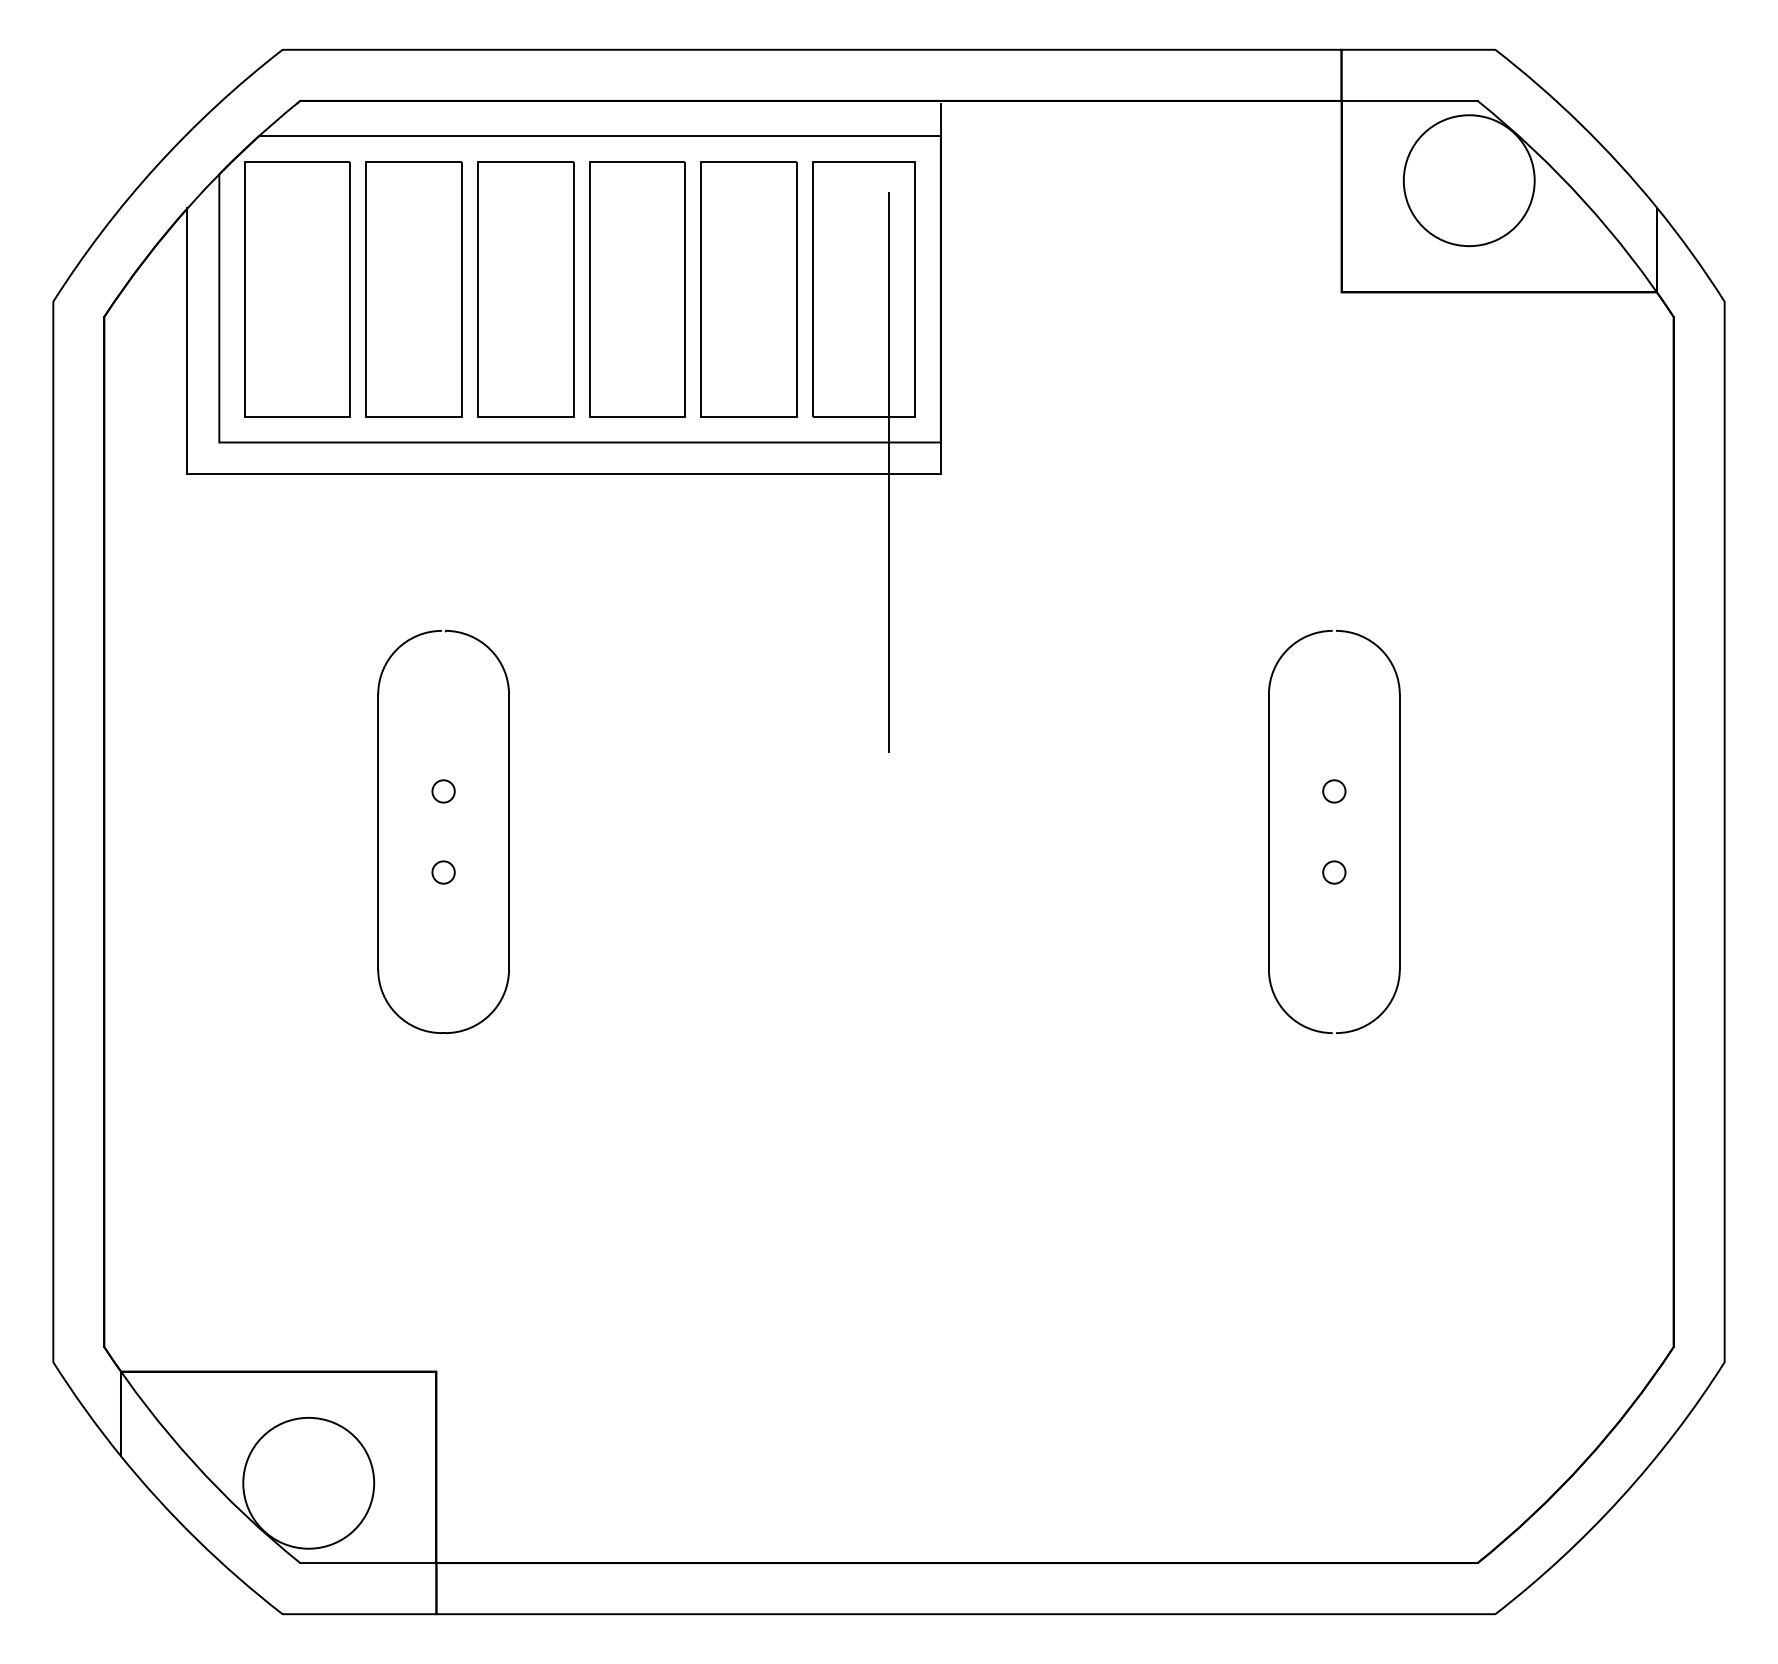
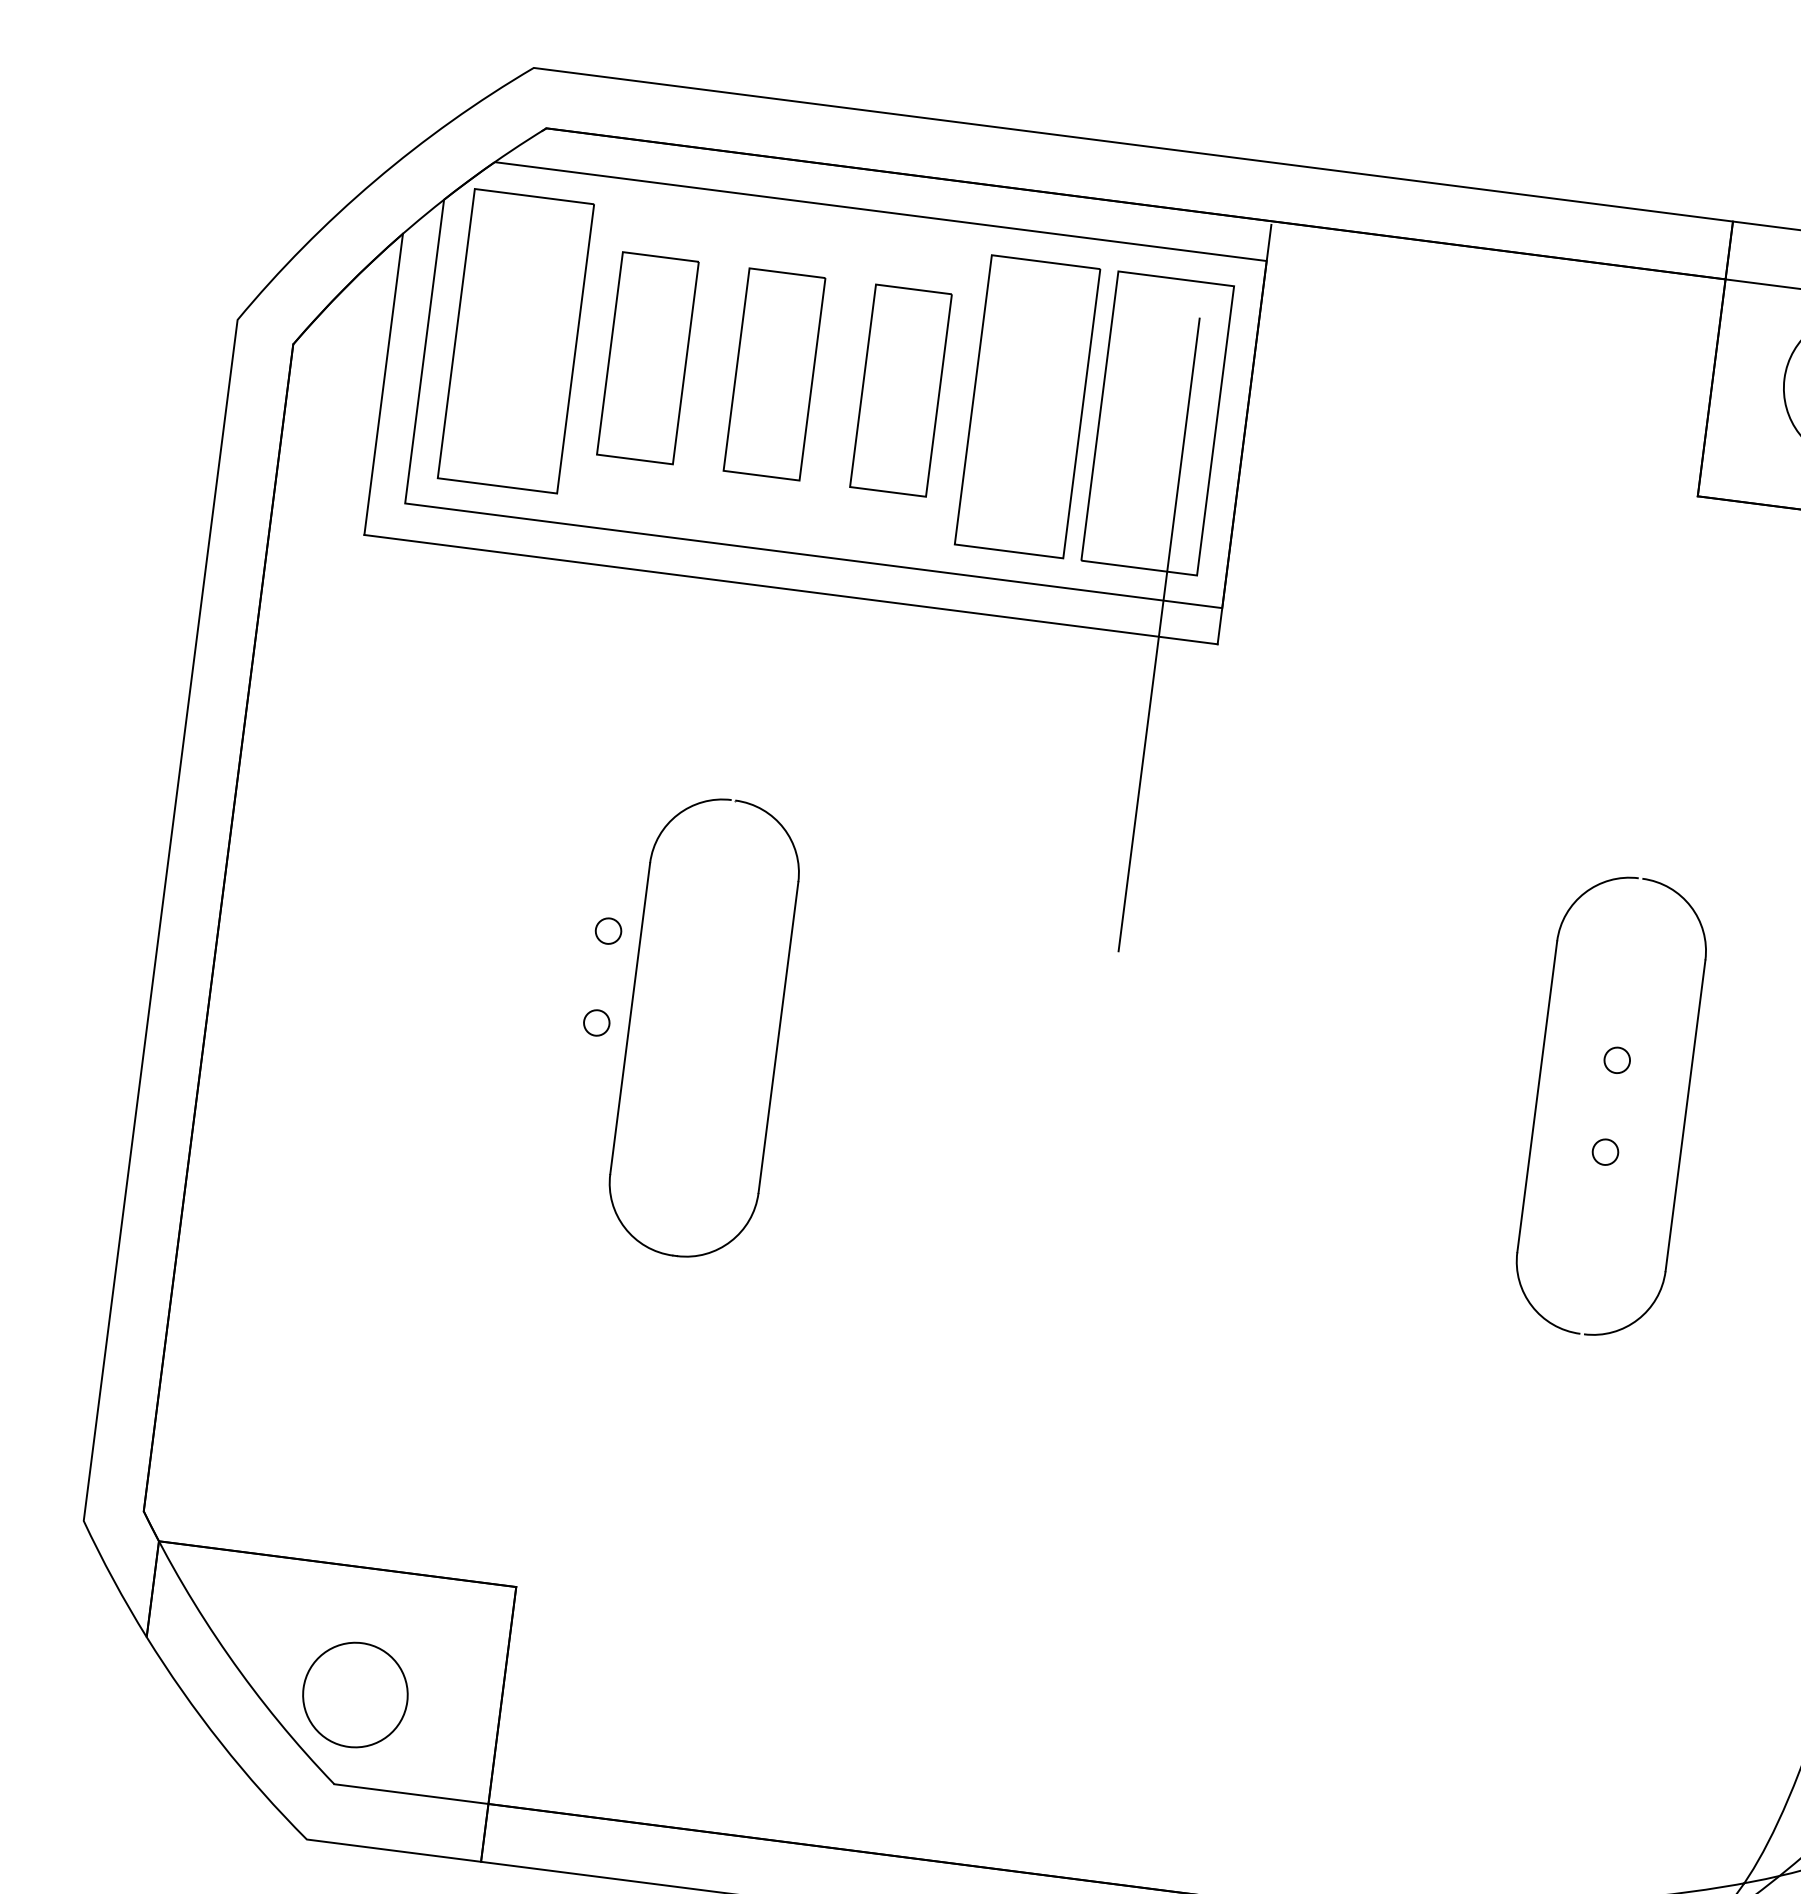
part: (413, 289) -> (647, 358), size x0.7
part: (525, 289) -> (774, 374), size x0.7
part: (637, 289) -> (900, 390), size x0.7
part: (378, 831) -> (630, 1018), moved
circle: (308, 1482) -> (355, 1694), size x0.7

